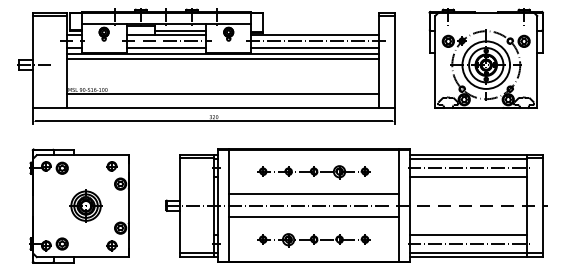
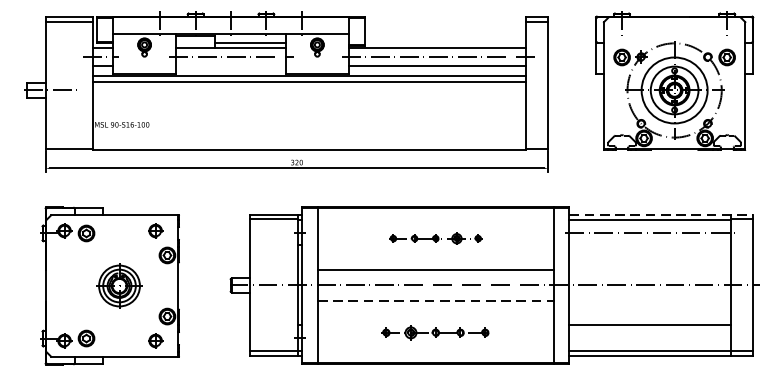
line: (166, 47) -> (231, 65), removed
line: (222, 93) -> (308, 129), removed
line: (477, 154) -> (662, 214), solid -> dashed
part: (313, 172) -> (435, 239), size x0.6
line: (468, 176) -> (650, 244), removed
line: (314, 217) -> (436, 301), solid -> dashed
part: (313, 240) -> (435, 333), size x0.7
line: (468, 243) -> (650, 337), removed

